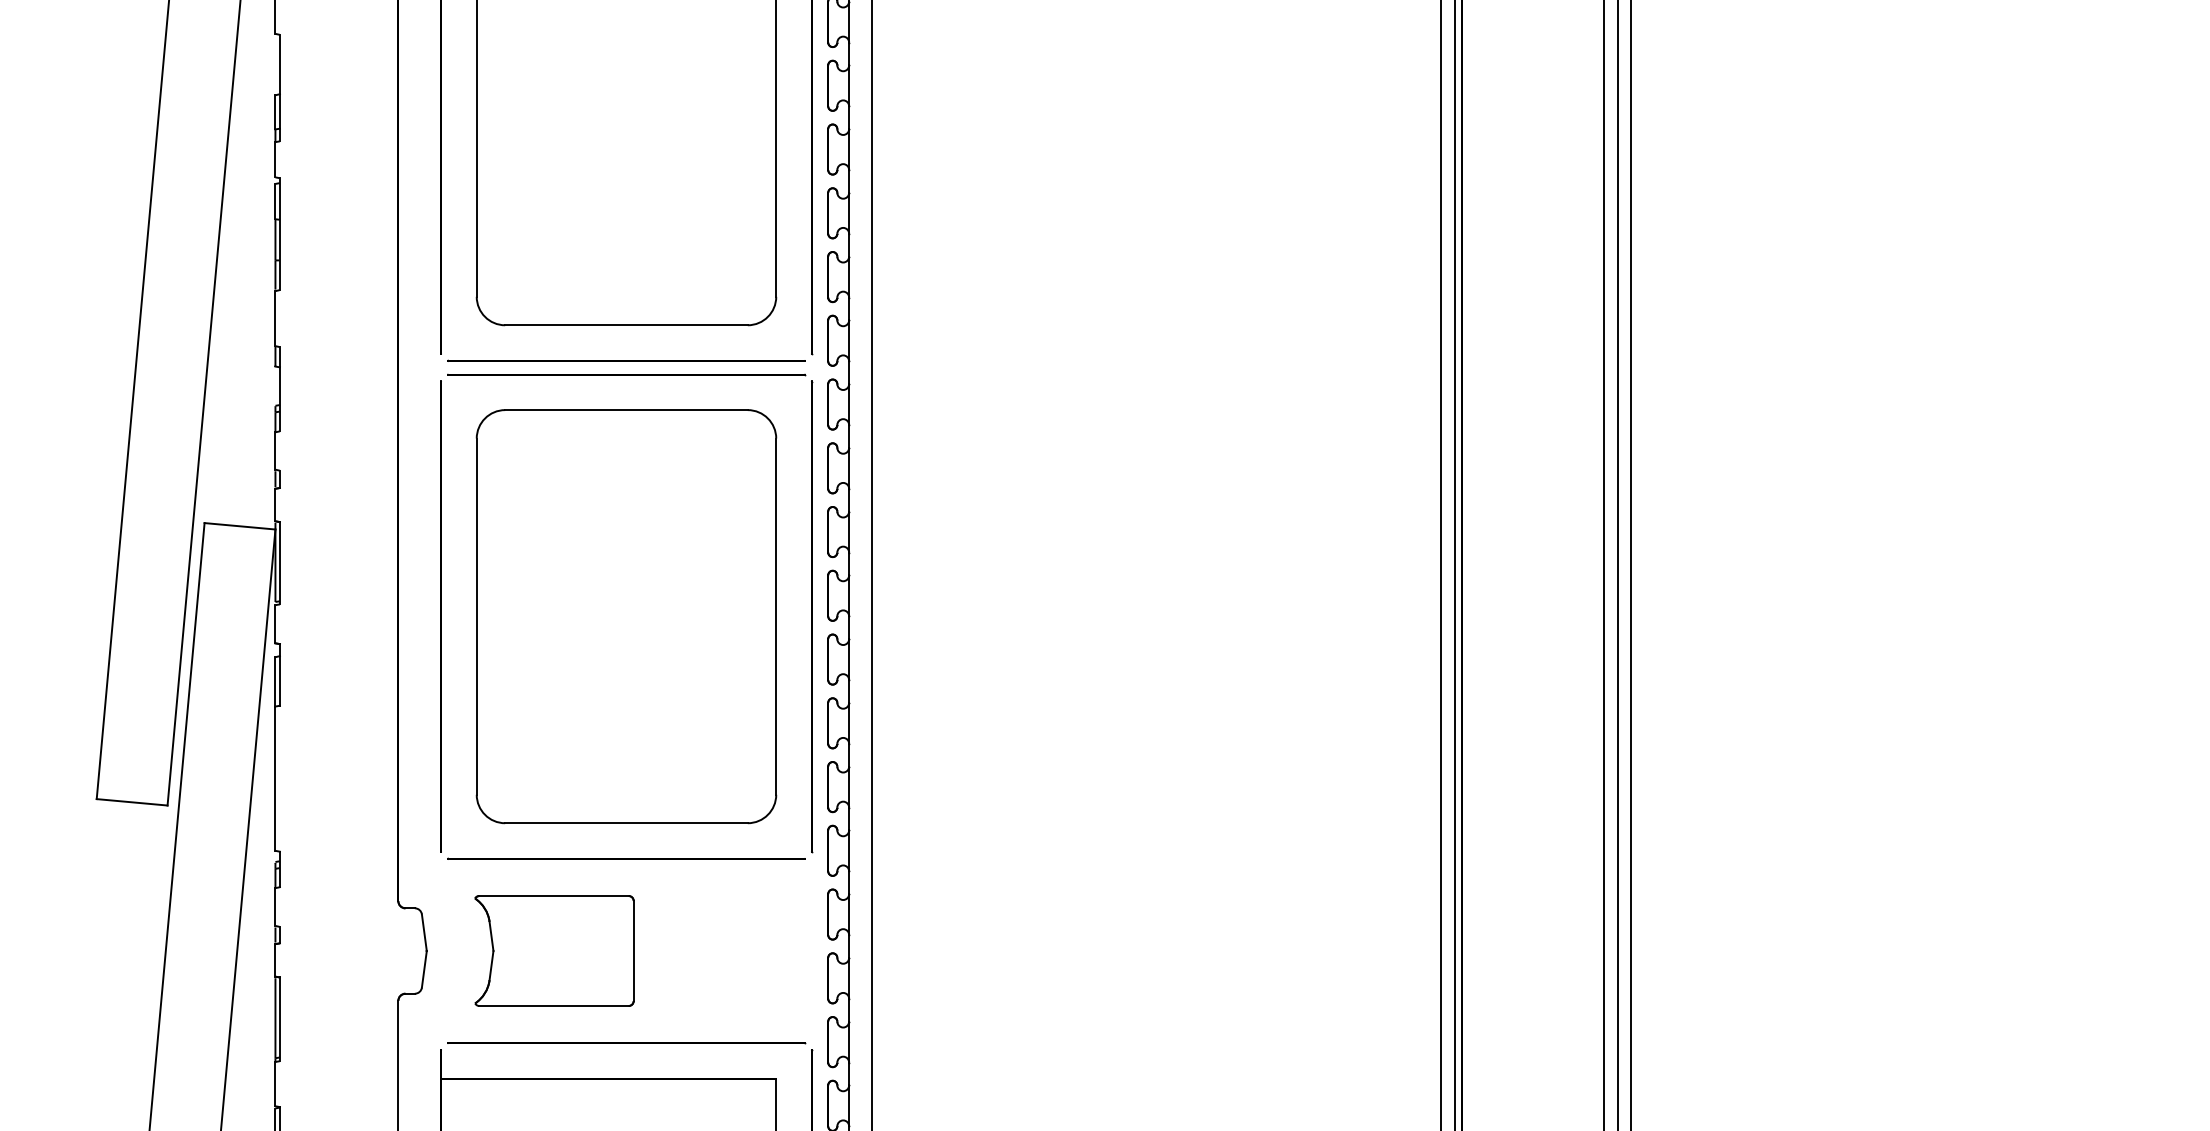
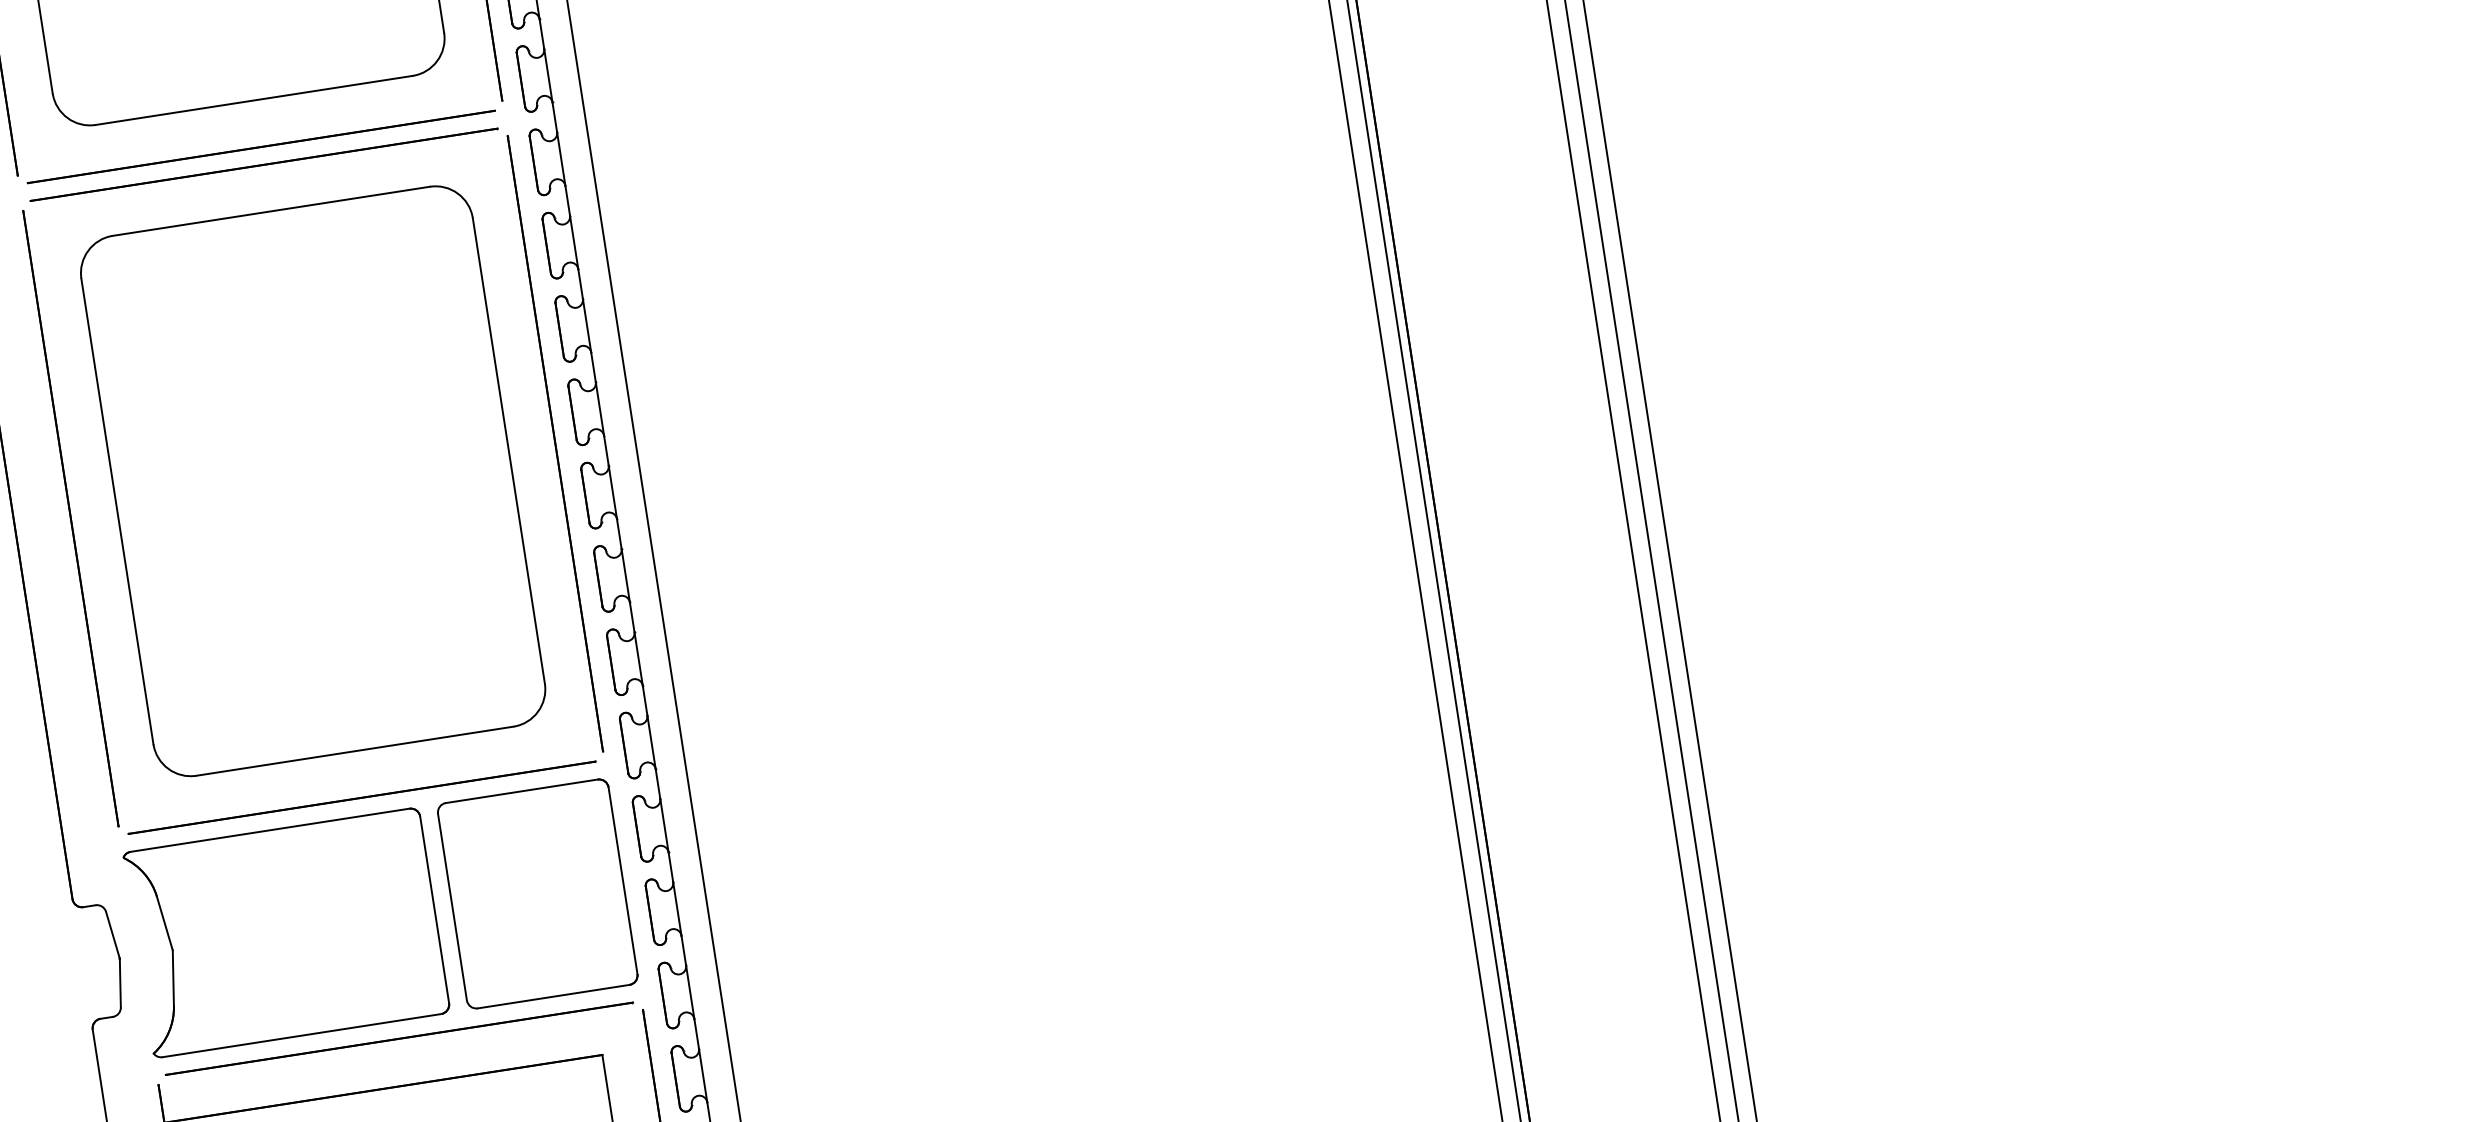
part: (554, 950) -> (286, 932), size x1.43
part: (746, 950) -> (537, 893), added

